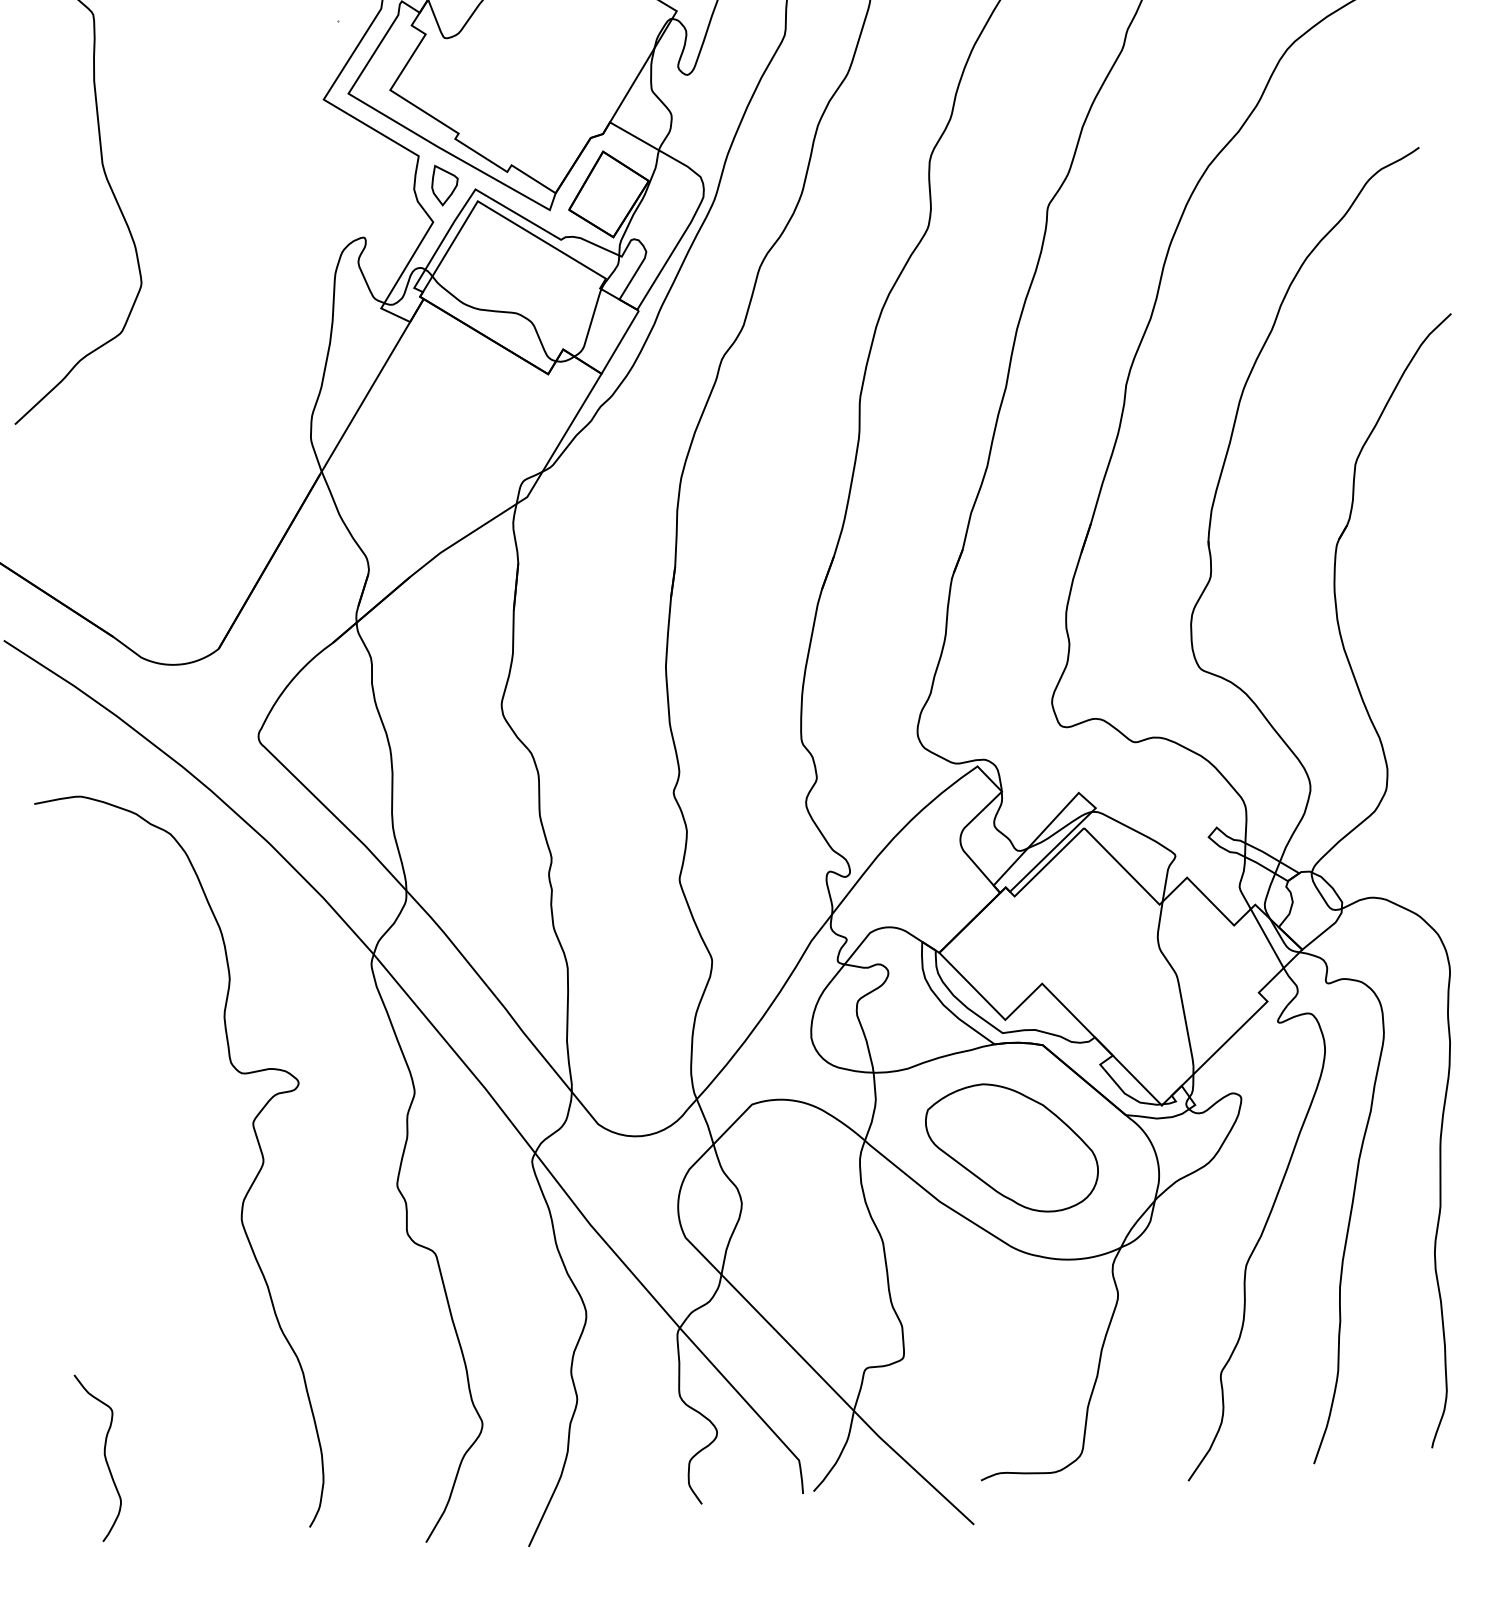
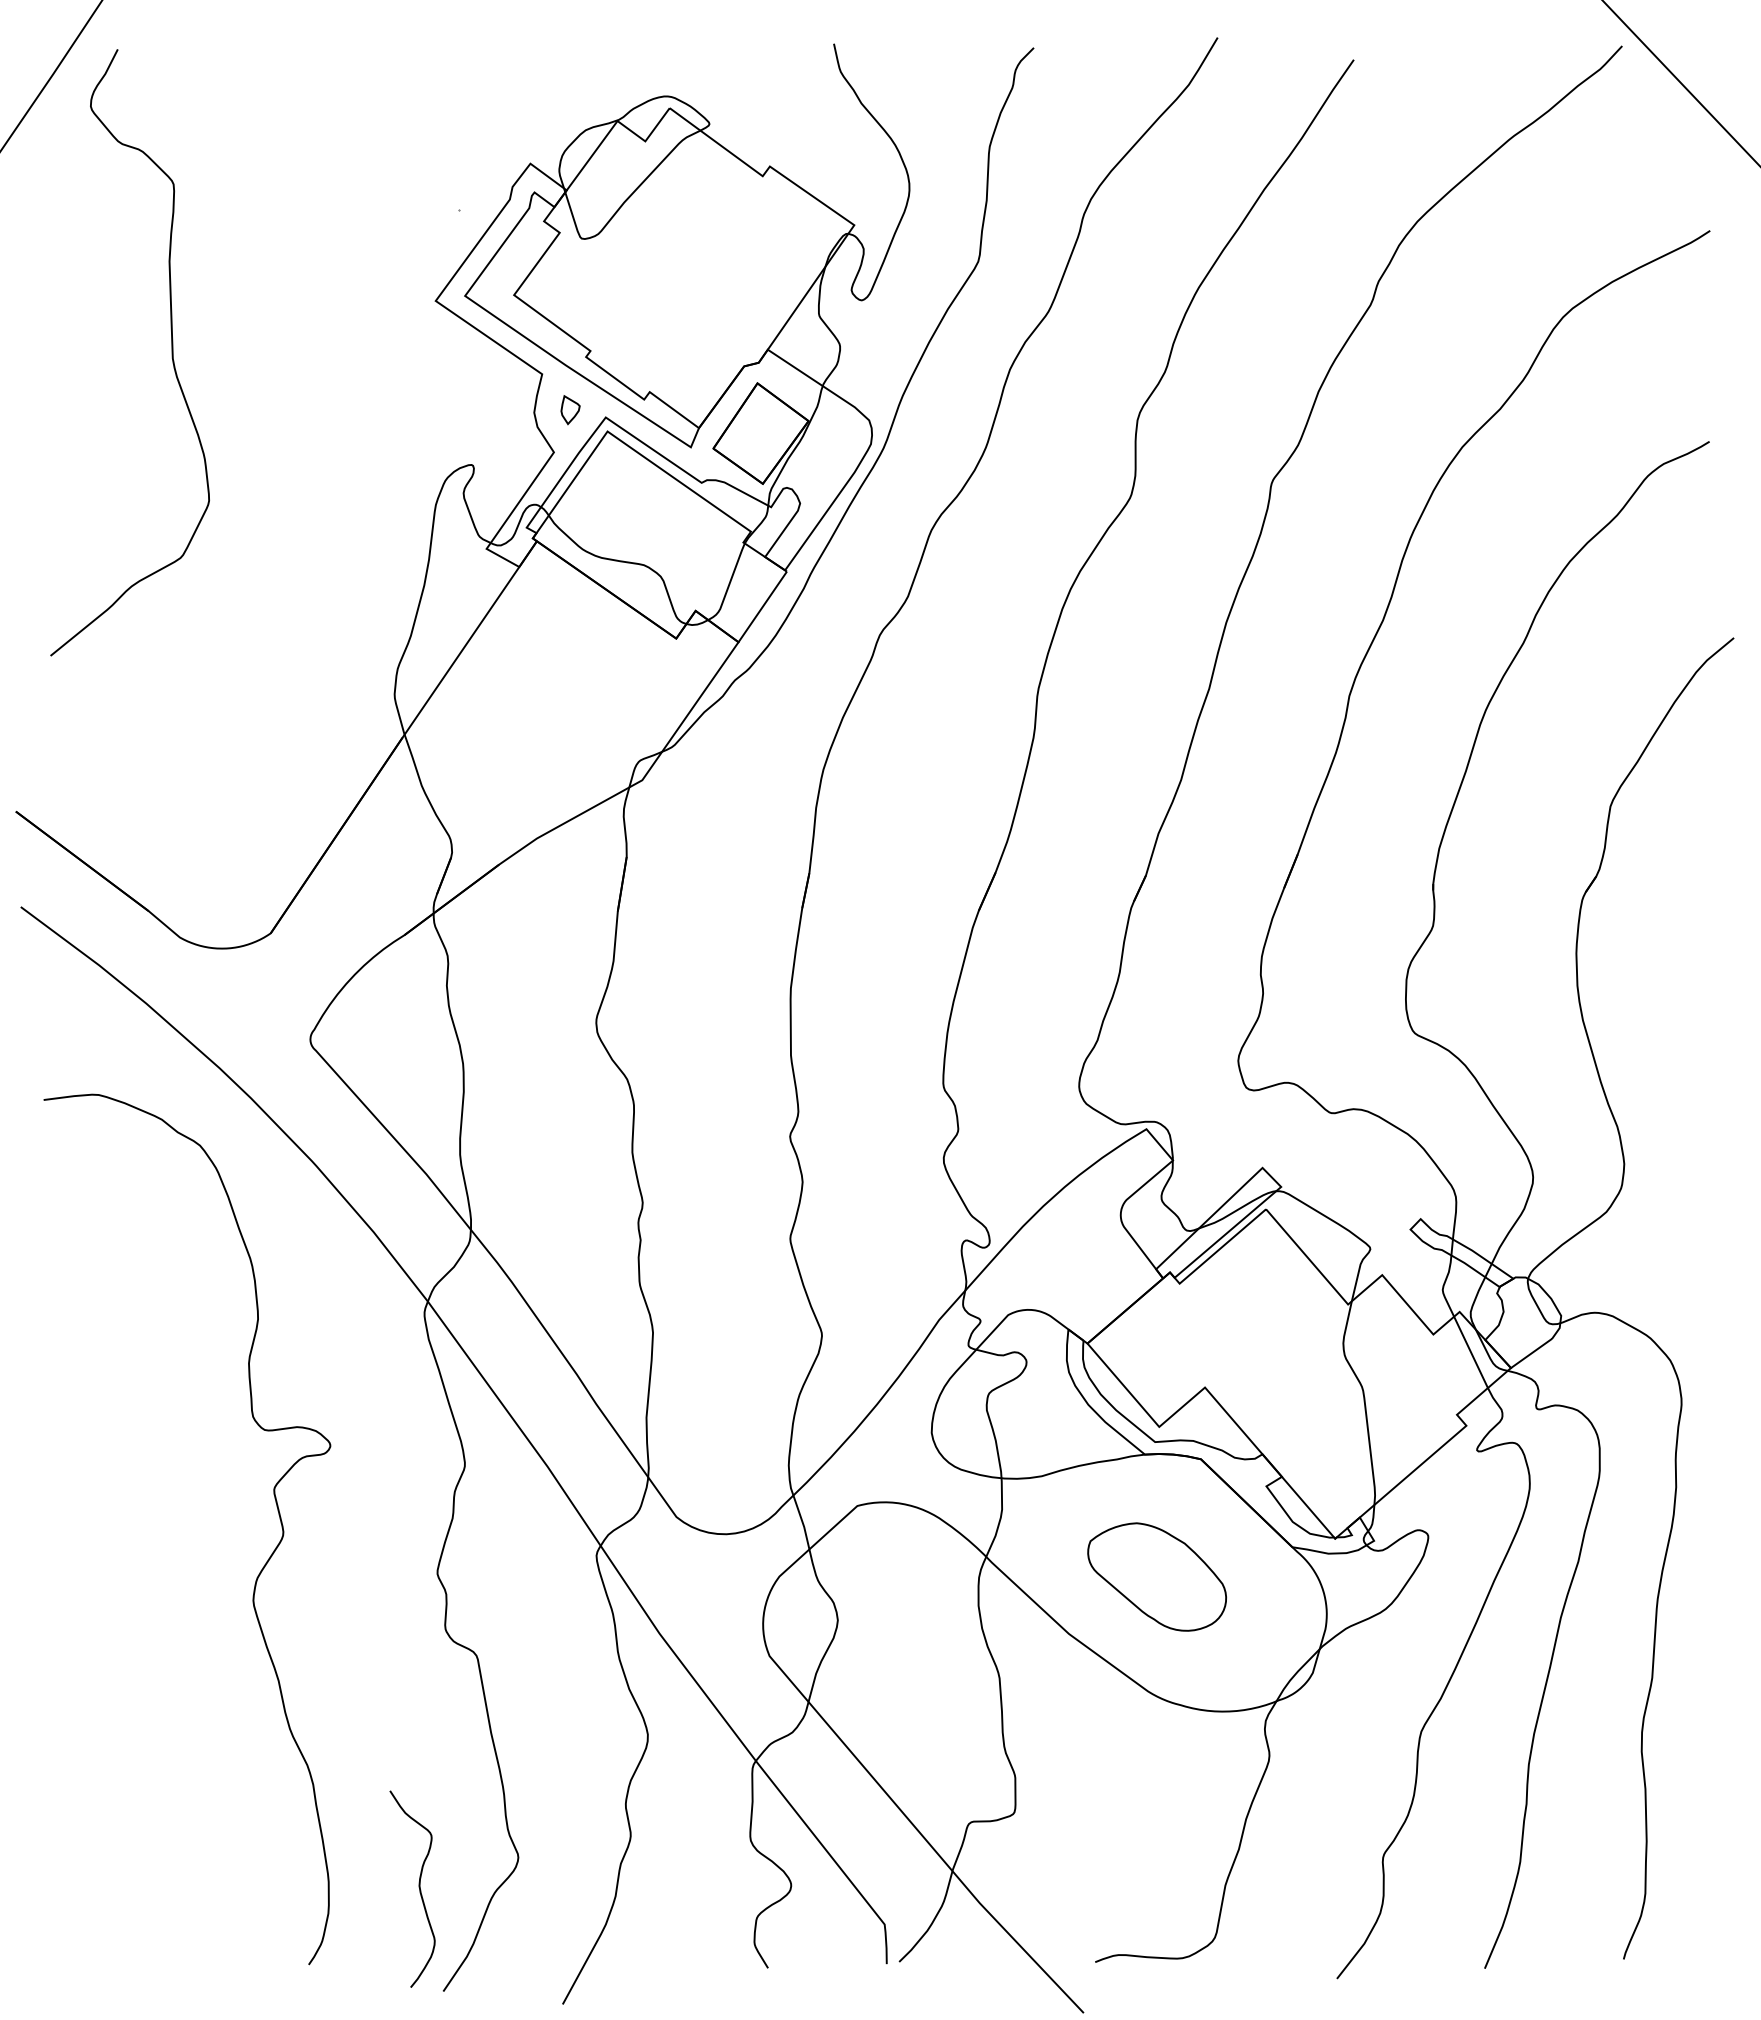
part: (444, 184) -> (570, 409), size x0.6
part: (1011, 1147) -> (1156, 1576), size x0.7
curve: (104, 1455) -> (418, 1887), moved

